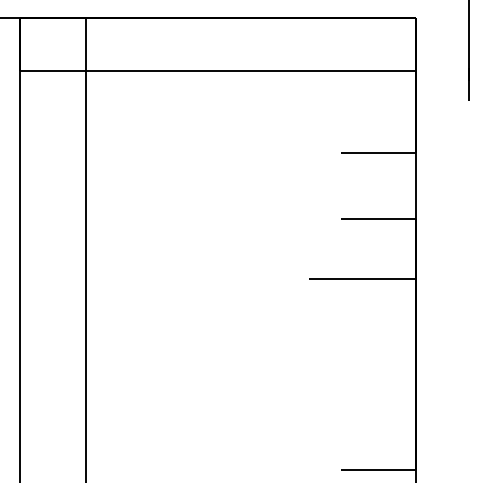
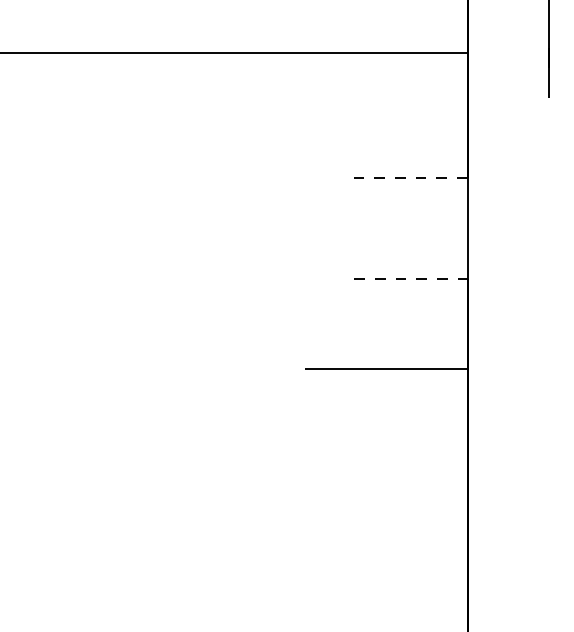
line: (378, 153) -> (411, 178), solid -> dashed
line: (378, 219) -> (411, 279), solid -> dashed

